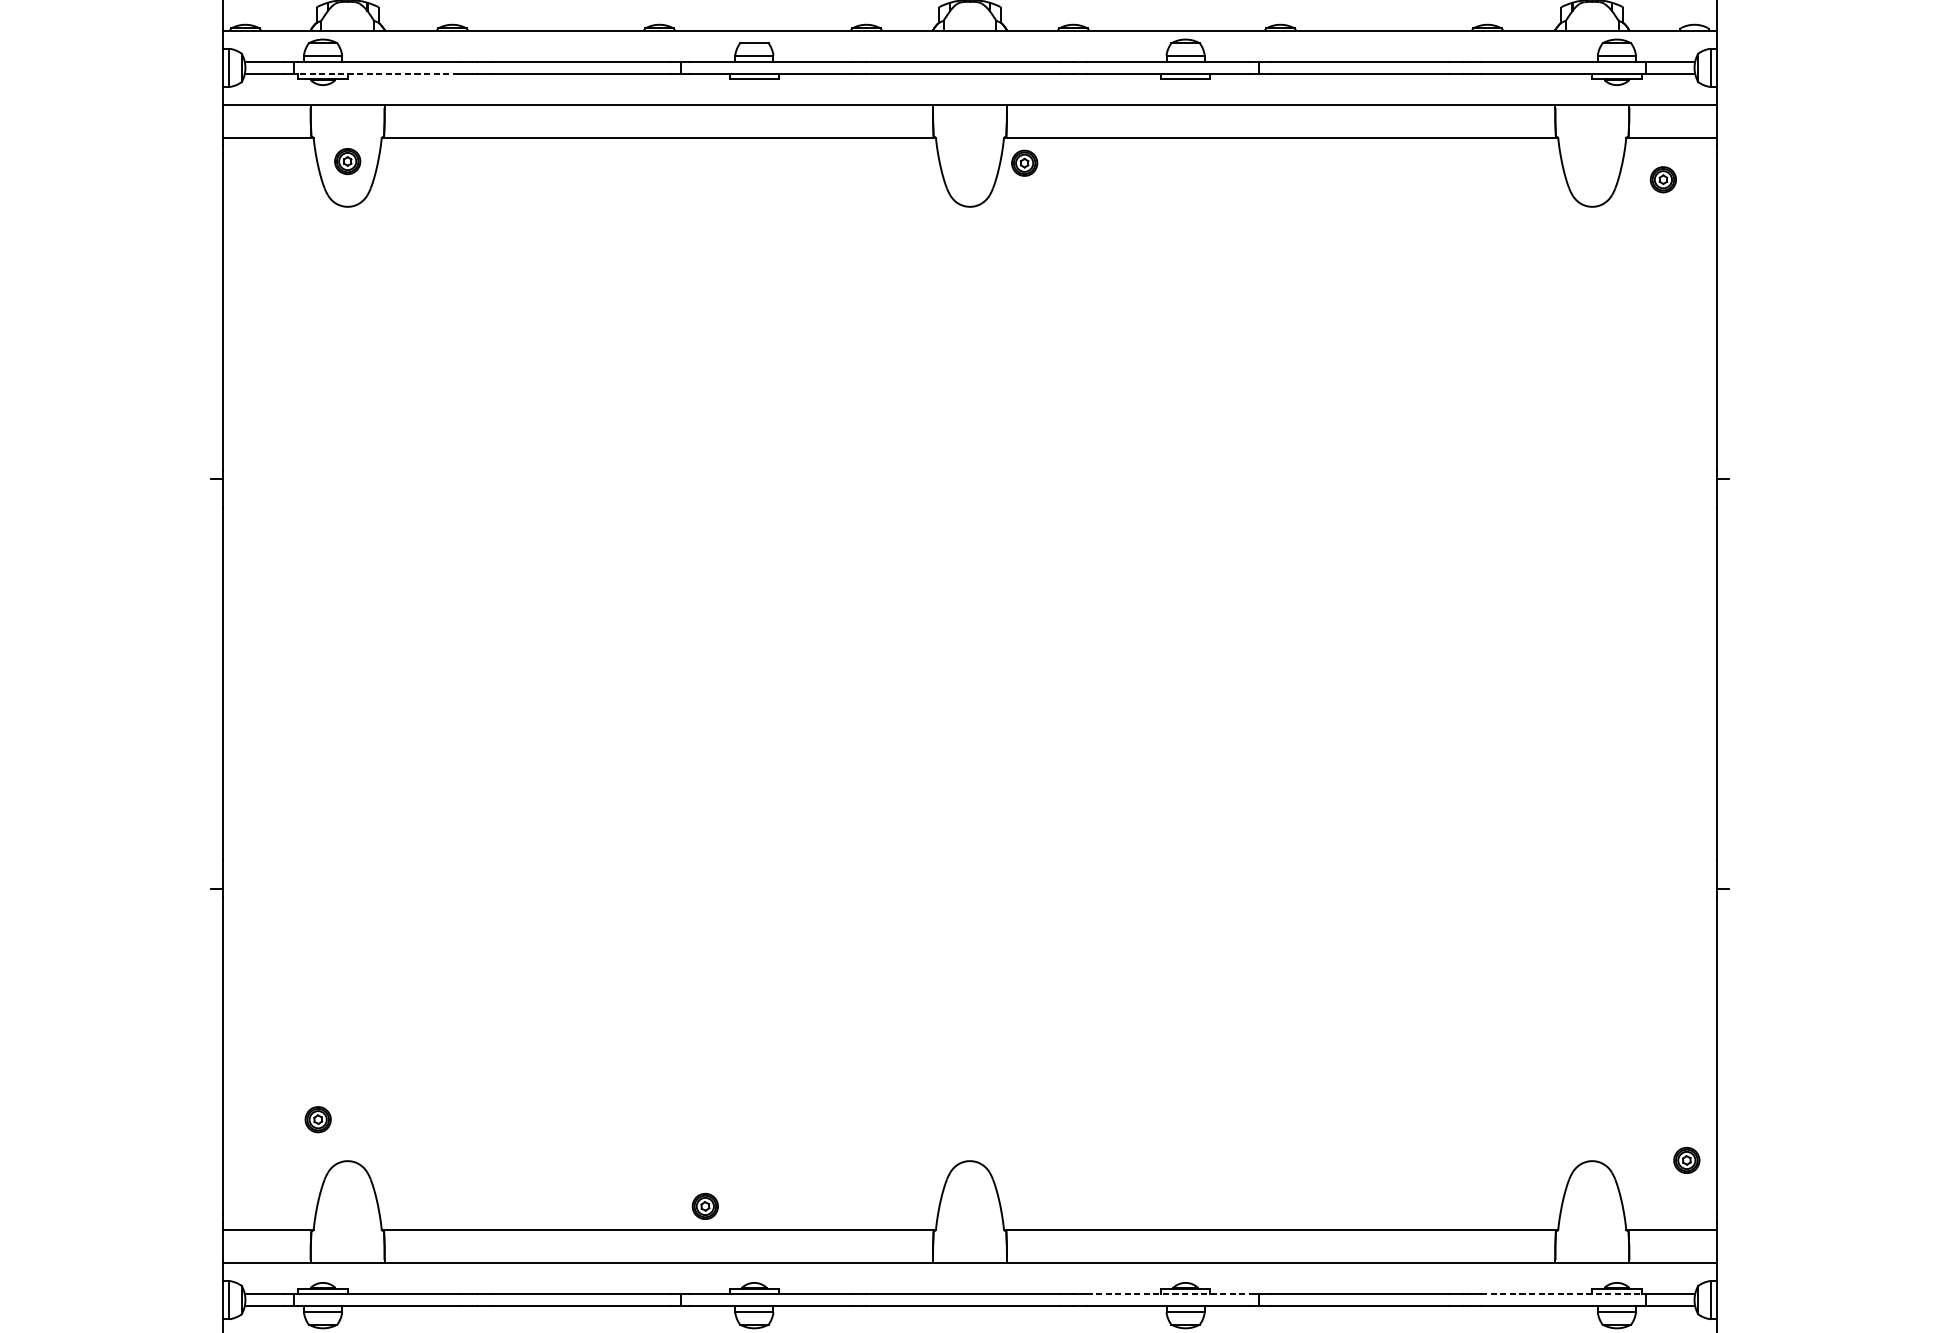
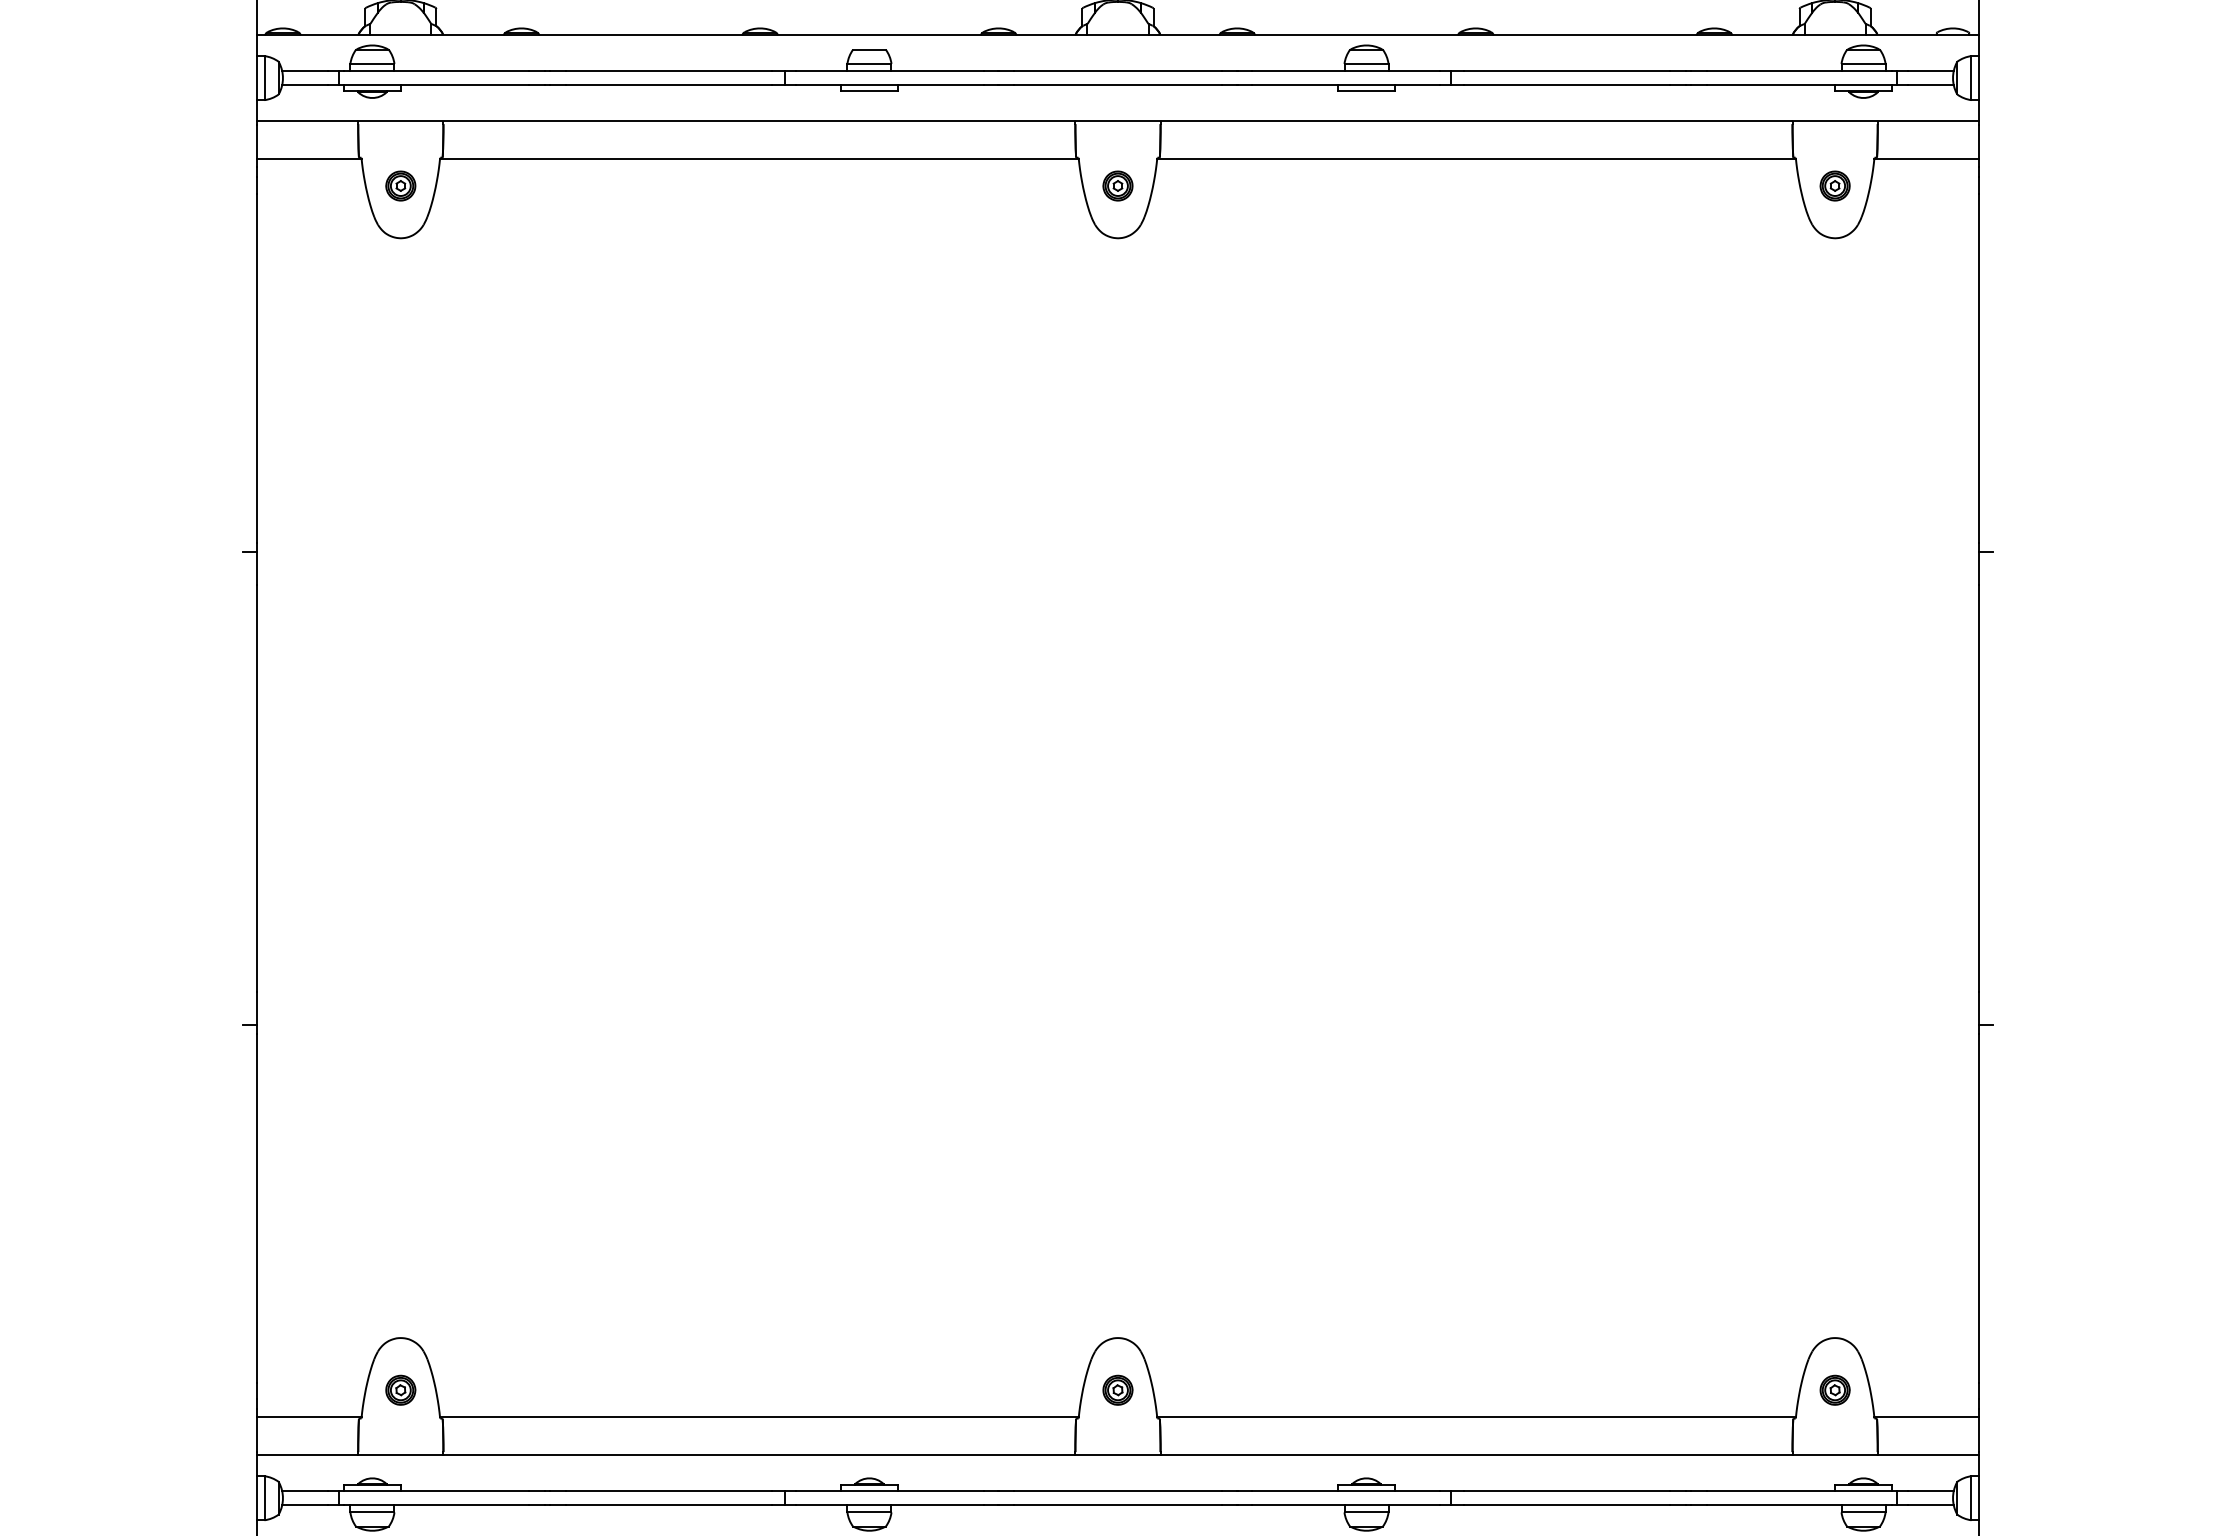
line: (378, 74) -> (436, 85), dashed -> solid
part: (1024, 162) -> (1117, 185), moved
part: (1662, 179) -> (1834, 185), moved
part: (317, 1119) -> (400, 1389), moved
part: (1686, 1159) -> (1834, 1389), moved
part: (704, 1205) -> (1117, 1389), moved
line: (1168, 1294) -> (1346, 1491), dashed -> solid
line: (1561, 1294) -> (1799, 1491), dashed -> solid

